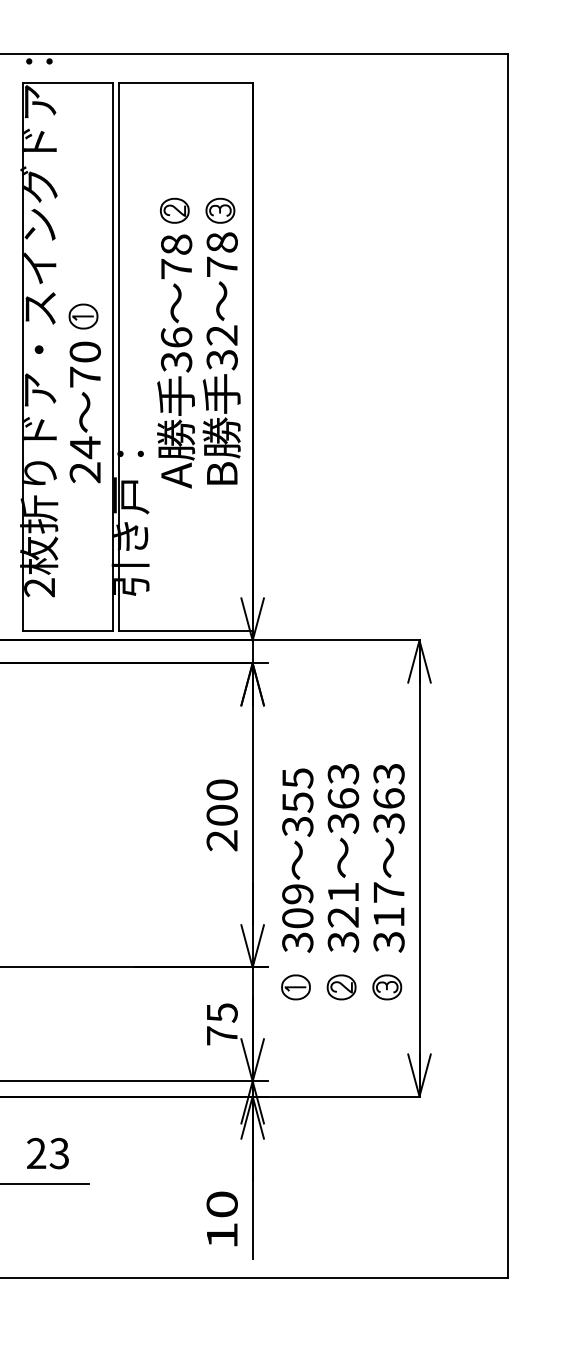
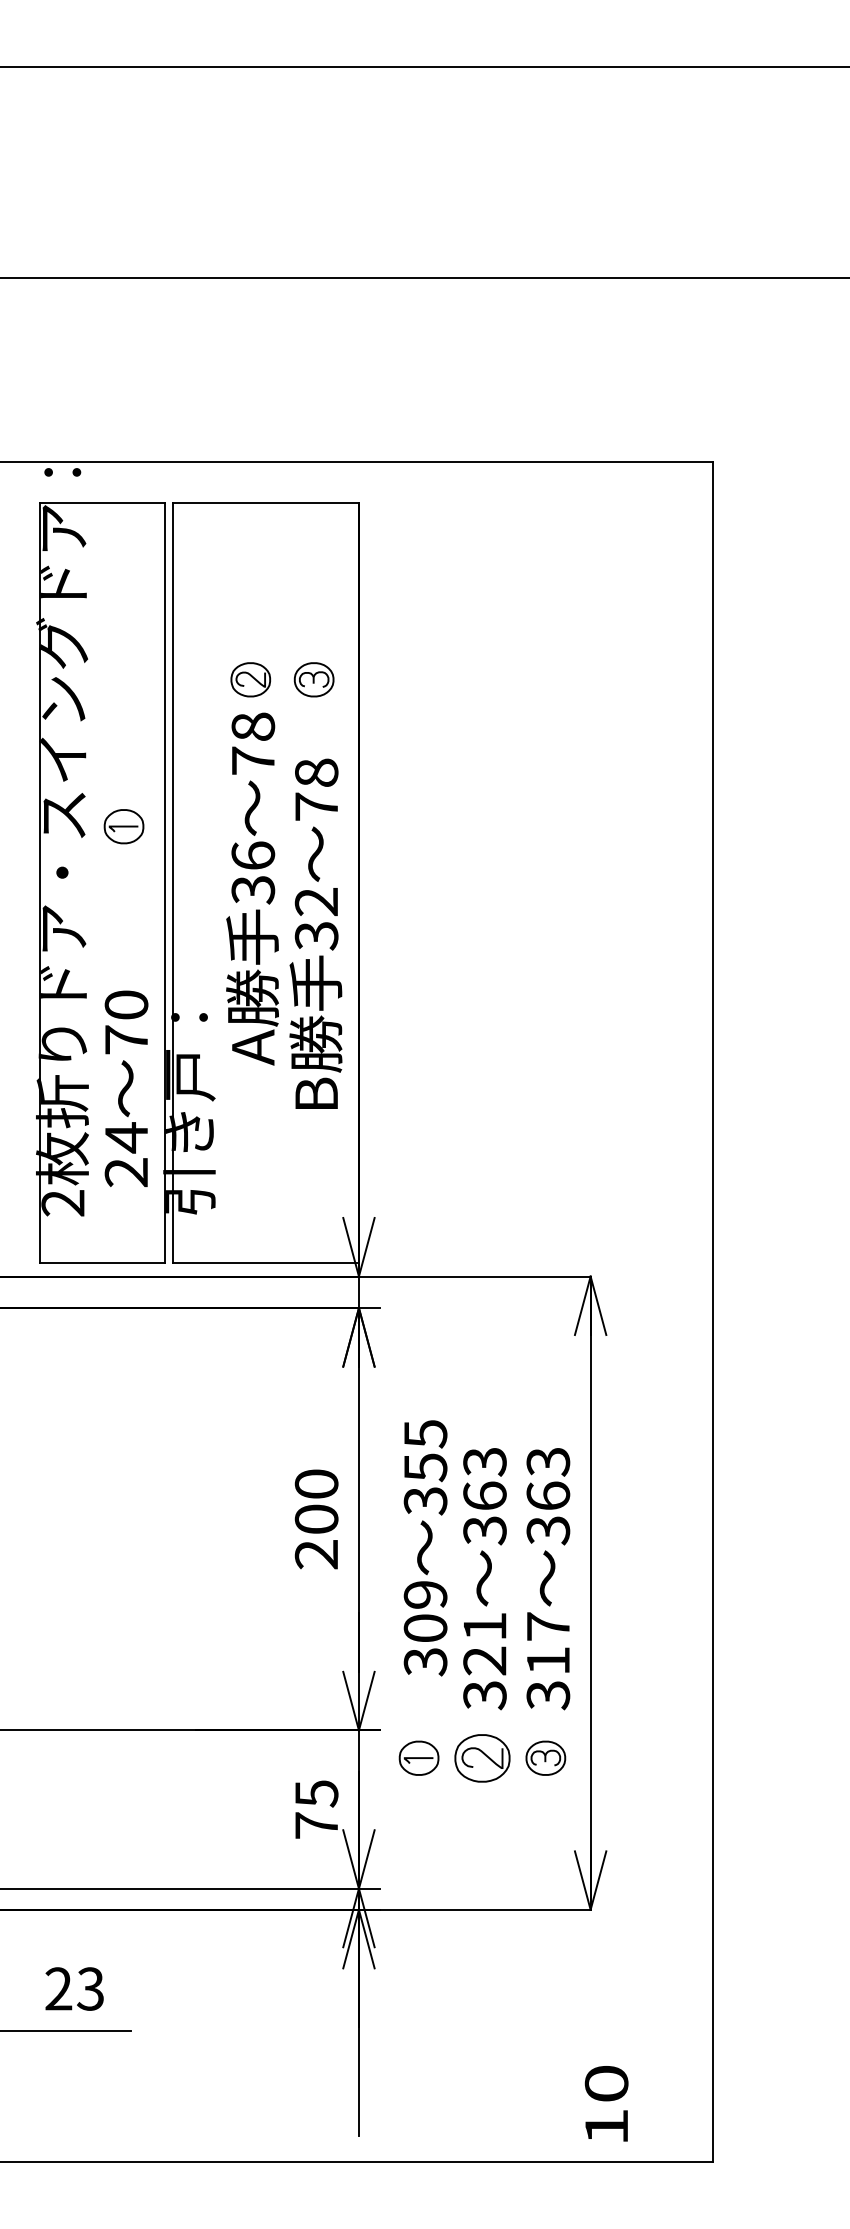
text: (221, 358) -> (315, 933), moved
text: (85, 412) -> (126, 1088), moved
text: (297, 860) -> (425, 1548), moved
part: (341, 986) -> (482, 1757), size x1.4
text: (222, 1218) -> (606, 2103), moved

